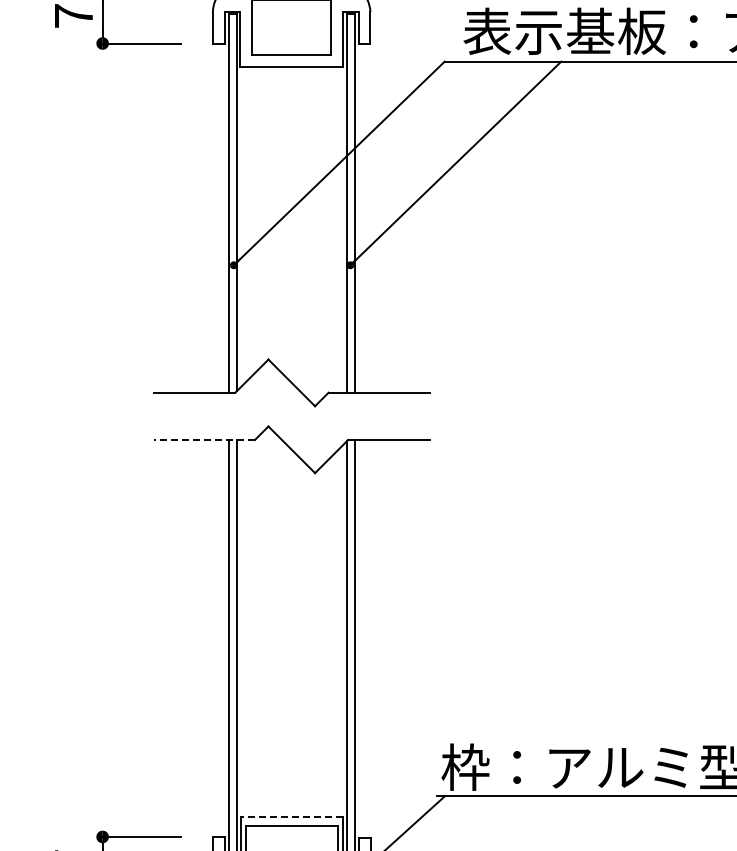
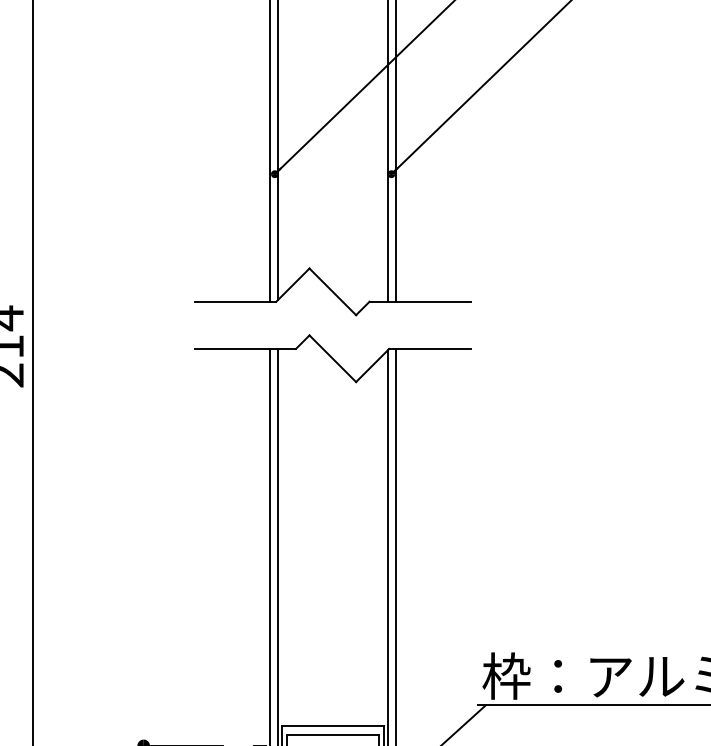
line: (204, 440) -> (245, 349), dashed -> solid
line: (291, 817) -> (332, 726), dashed -> solid

